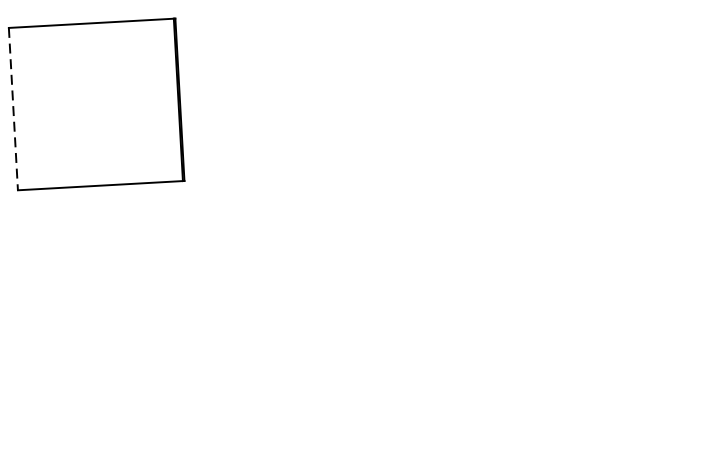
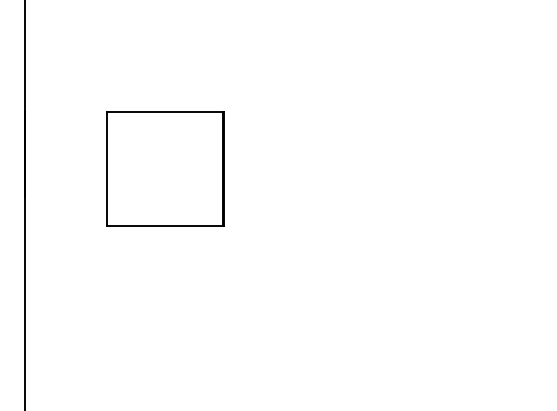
line: (14, 109) -> (107, 169), dashed -> solid

